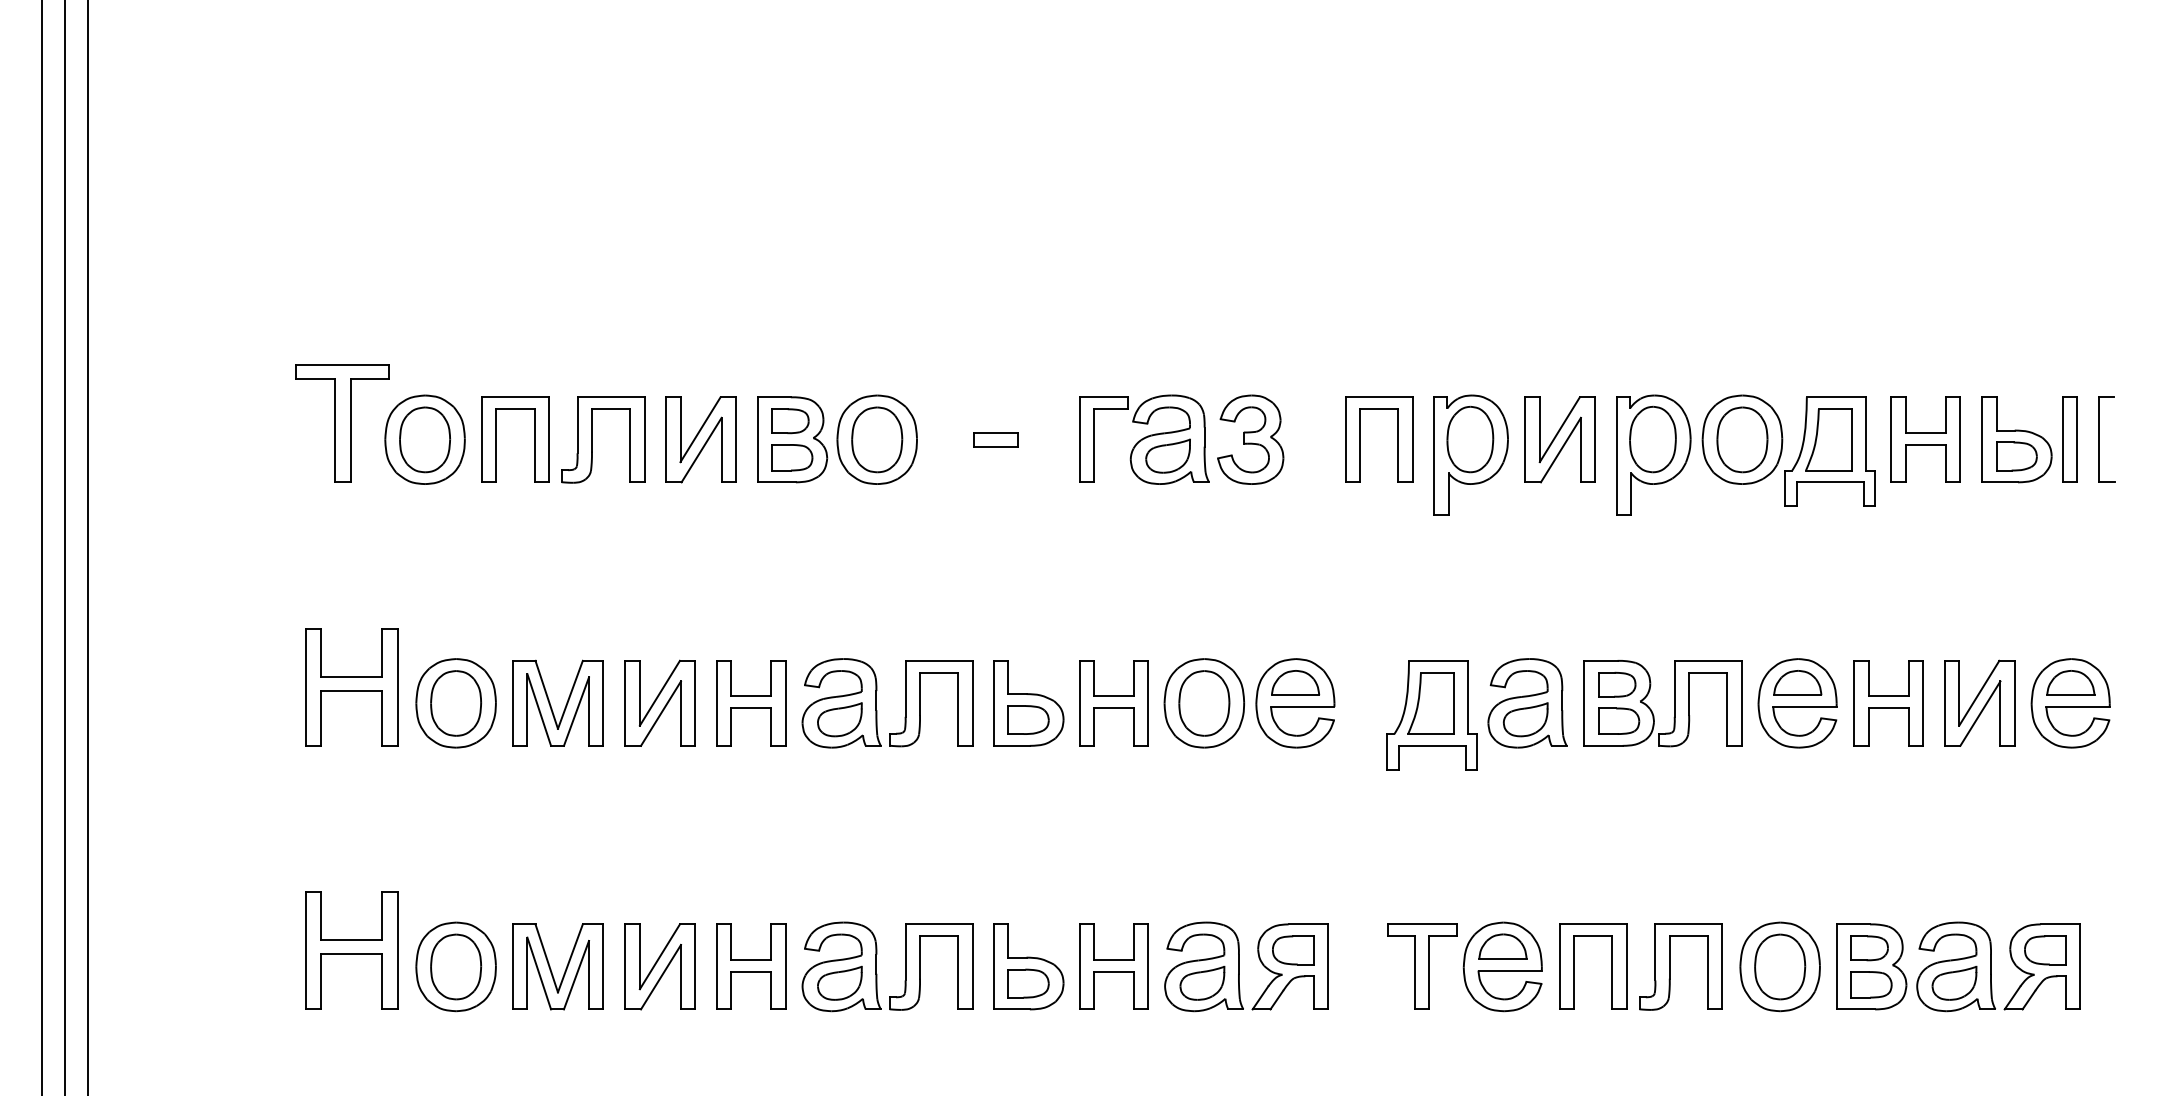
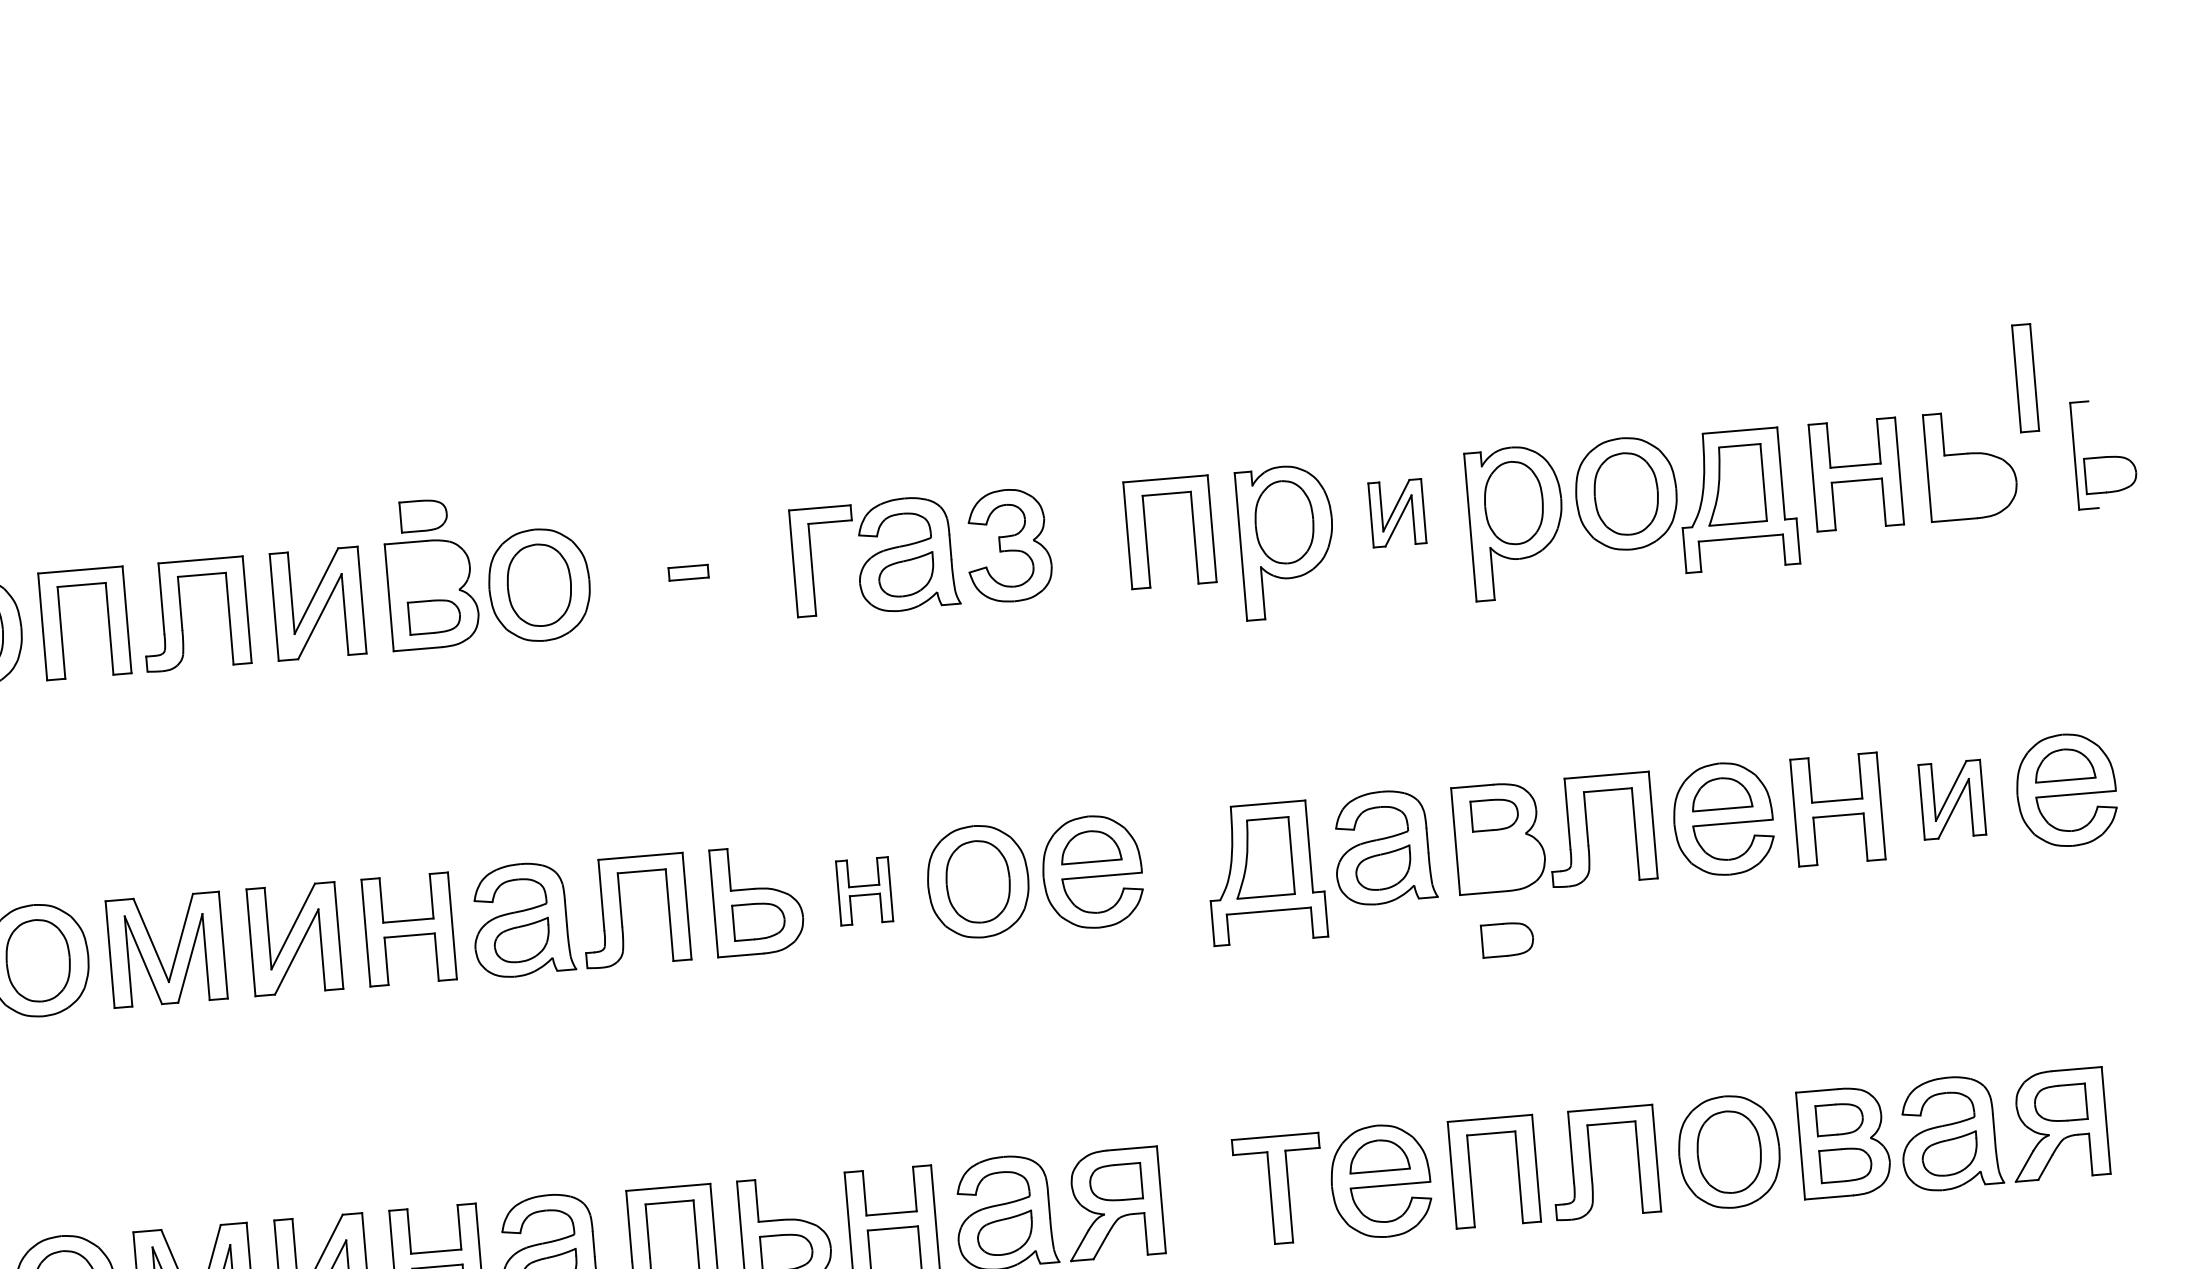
part: (790, 421) -> (423, 516), moved
part: (995, 439) -> (688, 572), size x0.7
part: (1559, 439) -> (1396, 512), size x0.6
part: (2069, 439) -> (2025, 377), moved
part: (2016, 456) -> (2110, 474), moved
part: (1979, 702) -> (1951, 798), size x0.7
part: (1113, 703) -> (864, 891), size x0.6
part: (1619, 720) -> (1508, 938), moved

